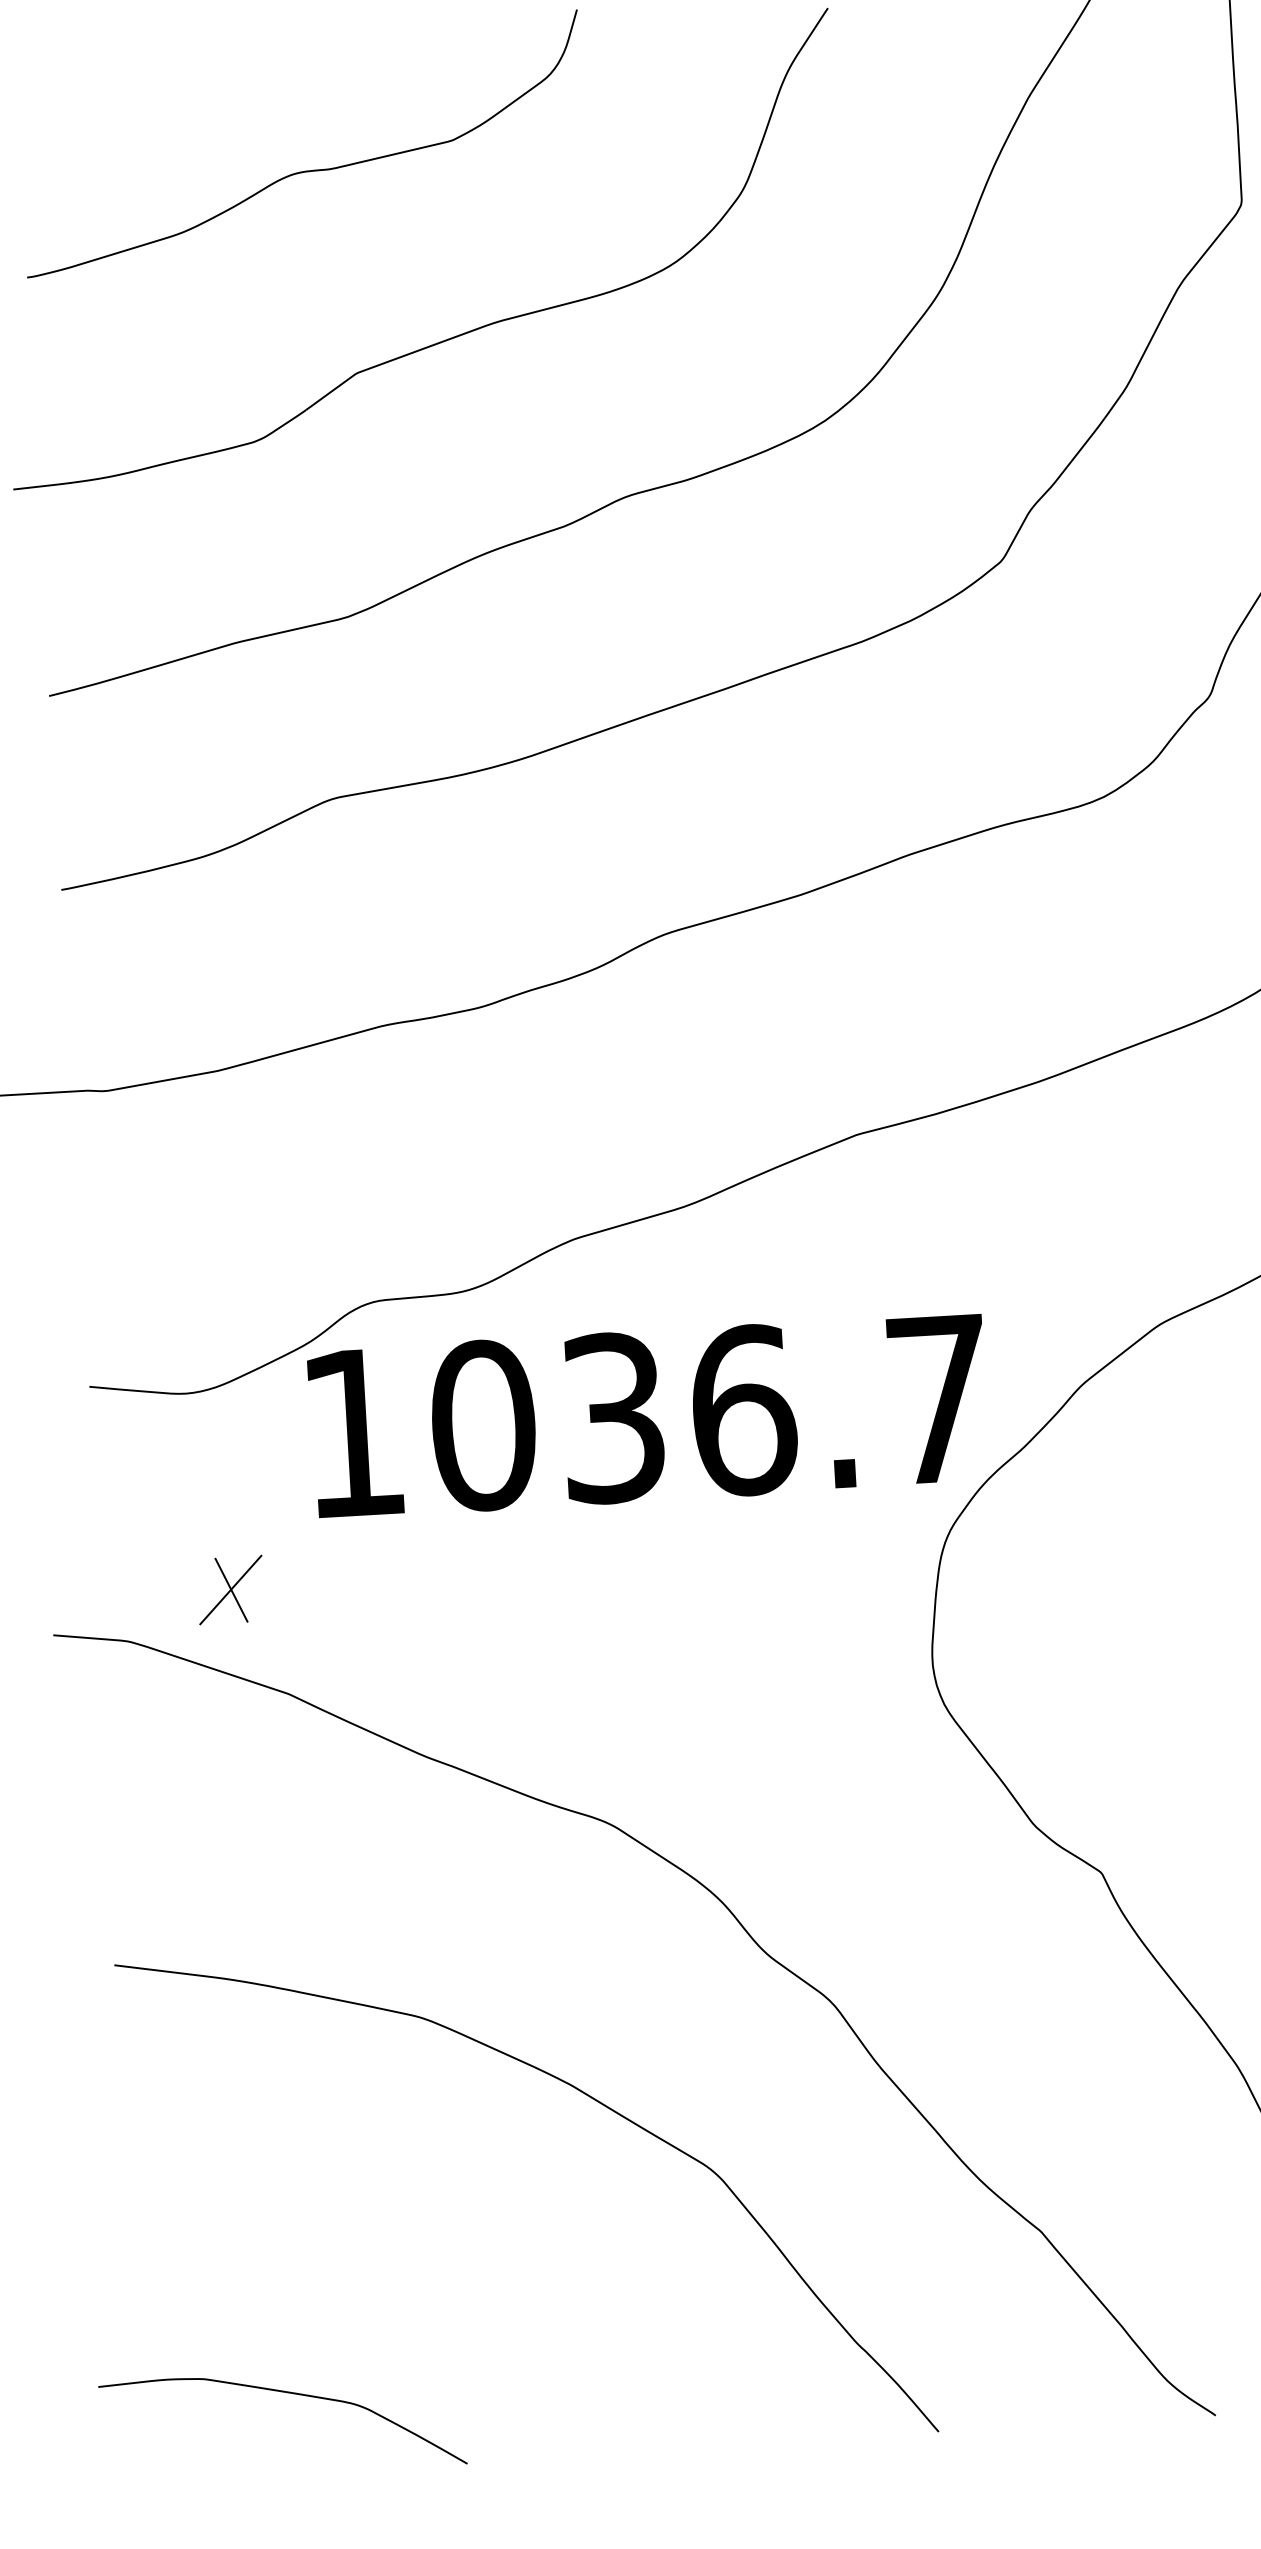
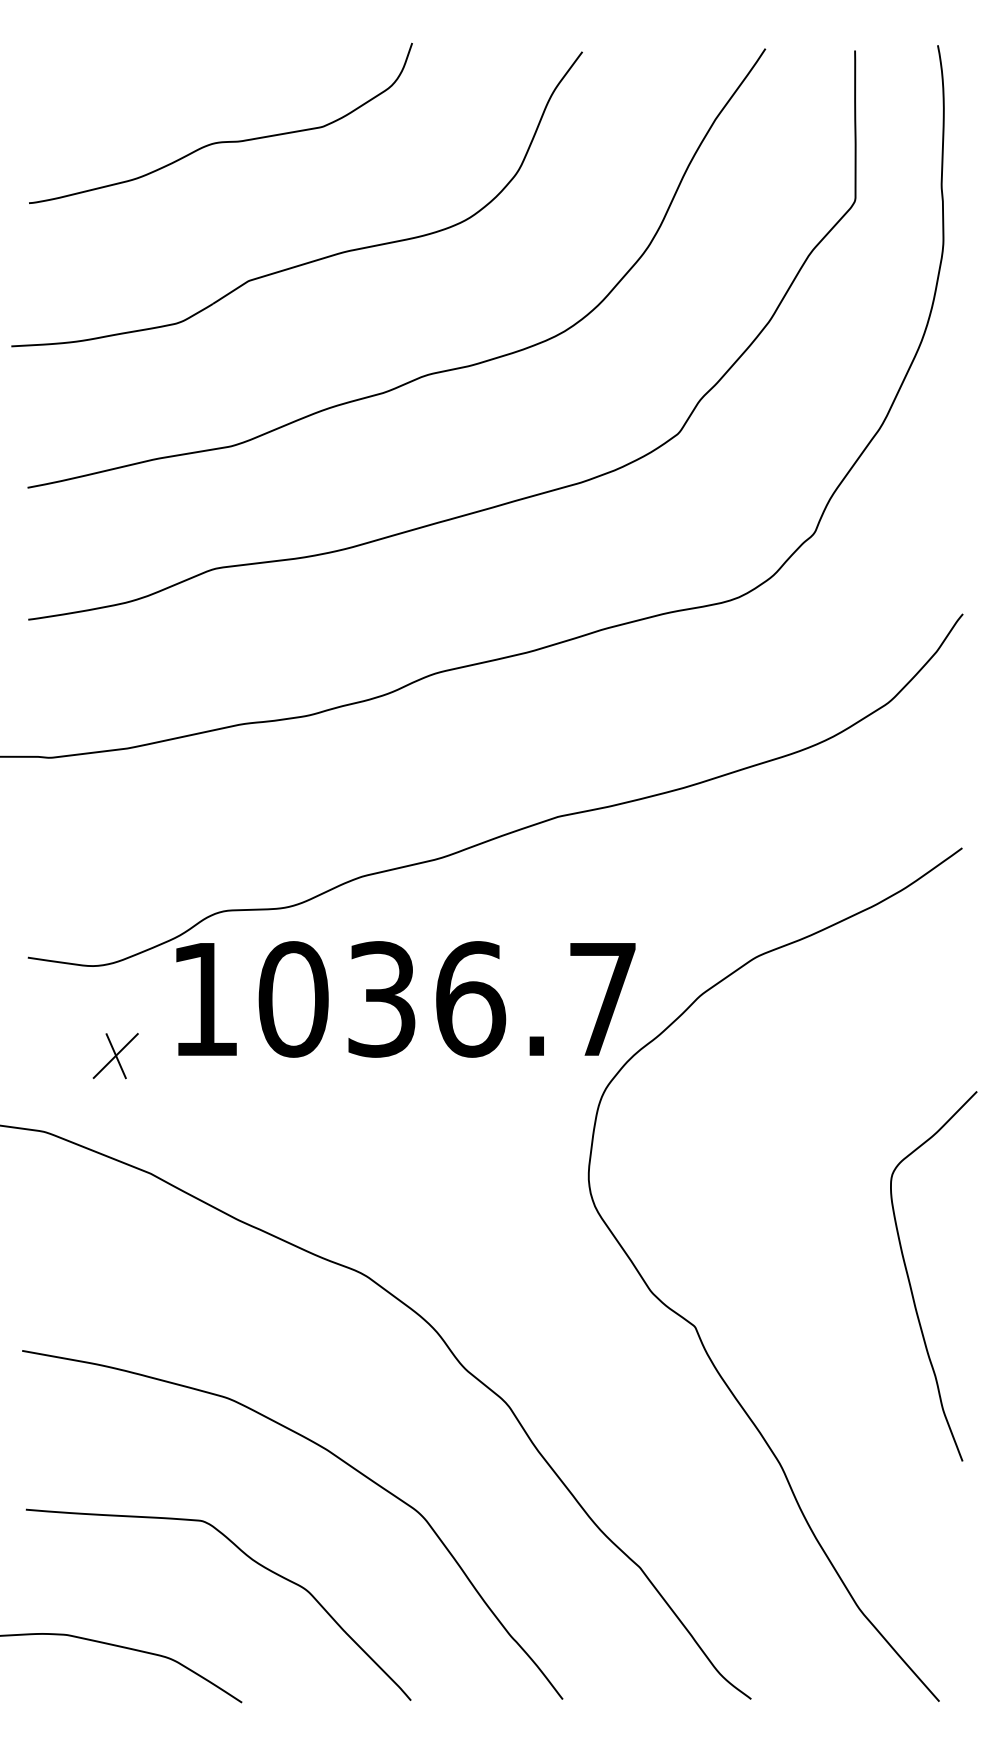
part: (230, 1590) -> (115, 1056), moved
curve: (469, 2254) -> (251, 1560), added

